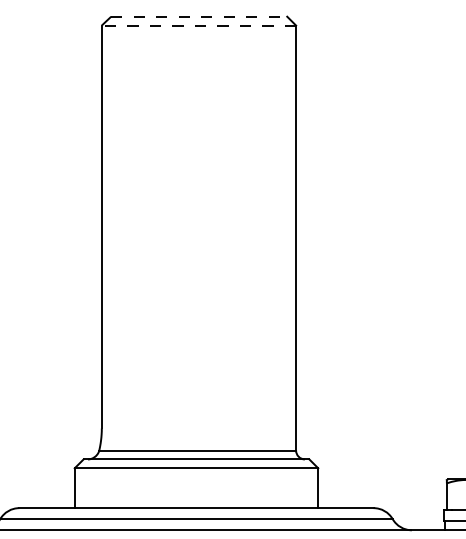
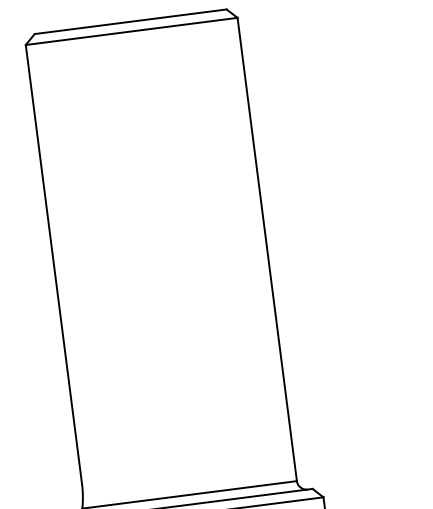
line: (199, 16) -> (130, 21), dashed -> solid
line: (198, 25) -> (131, 31), dashed -> solid

